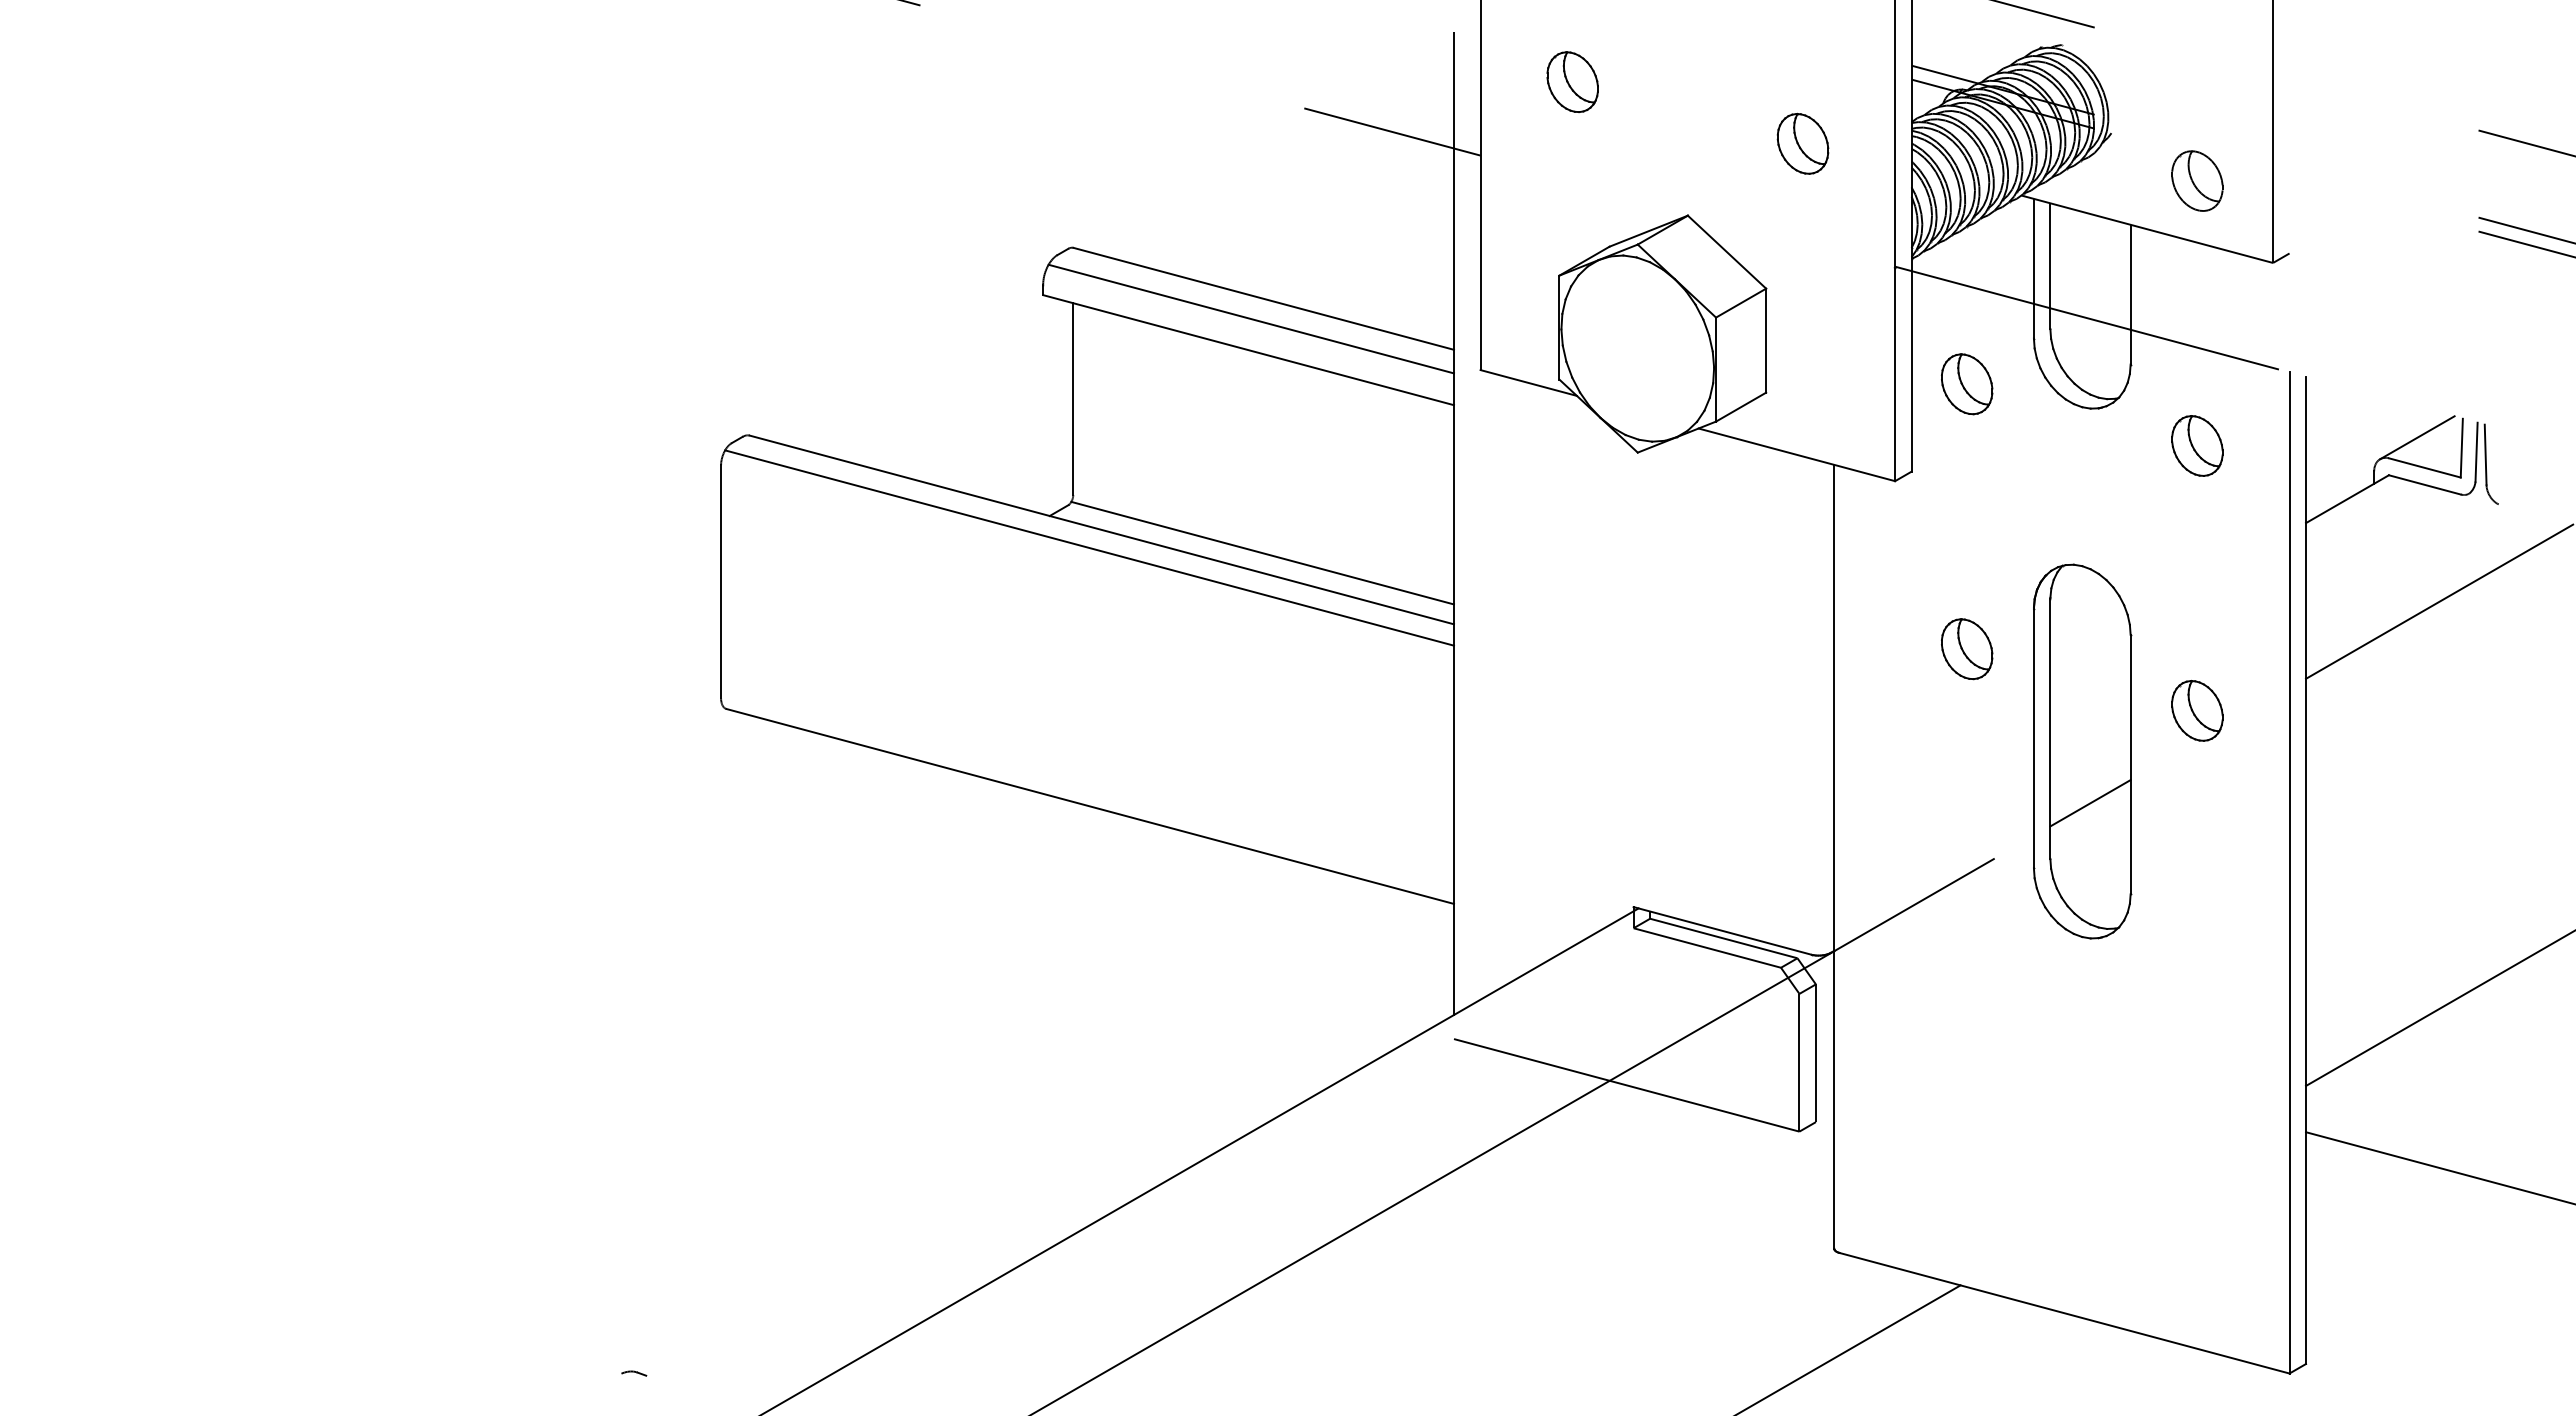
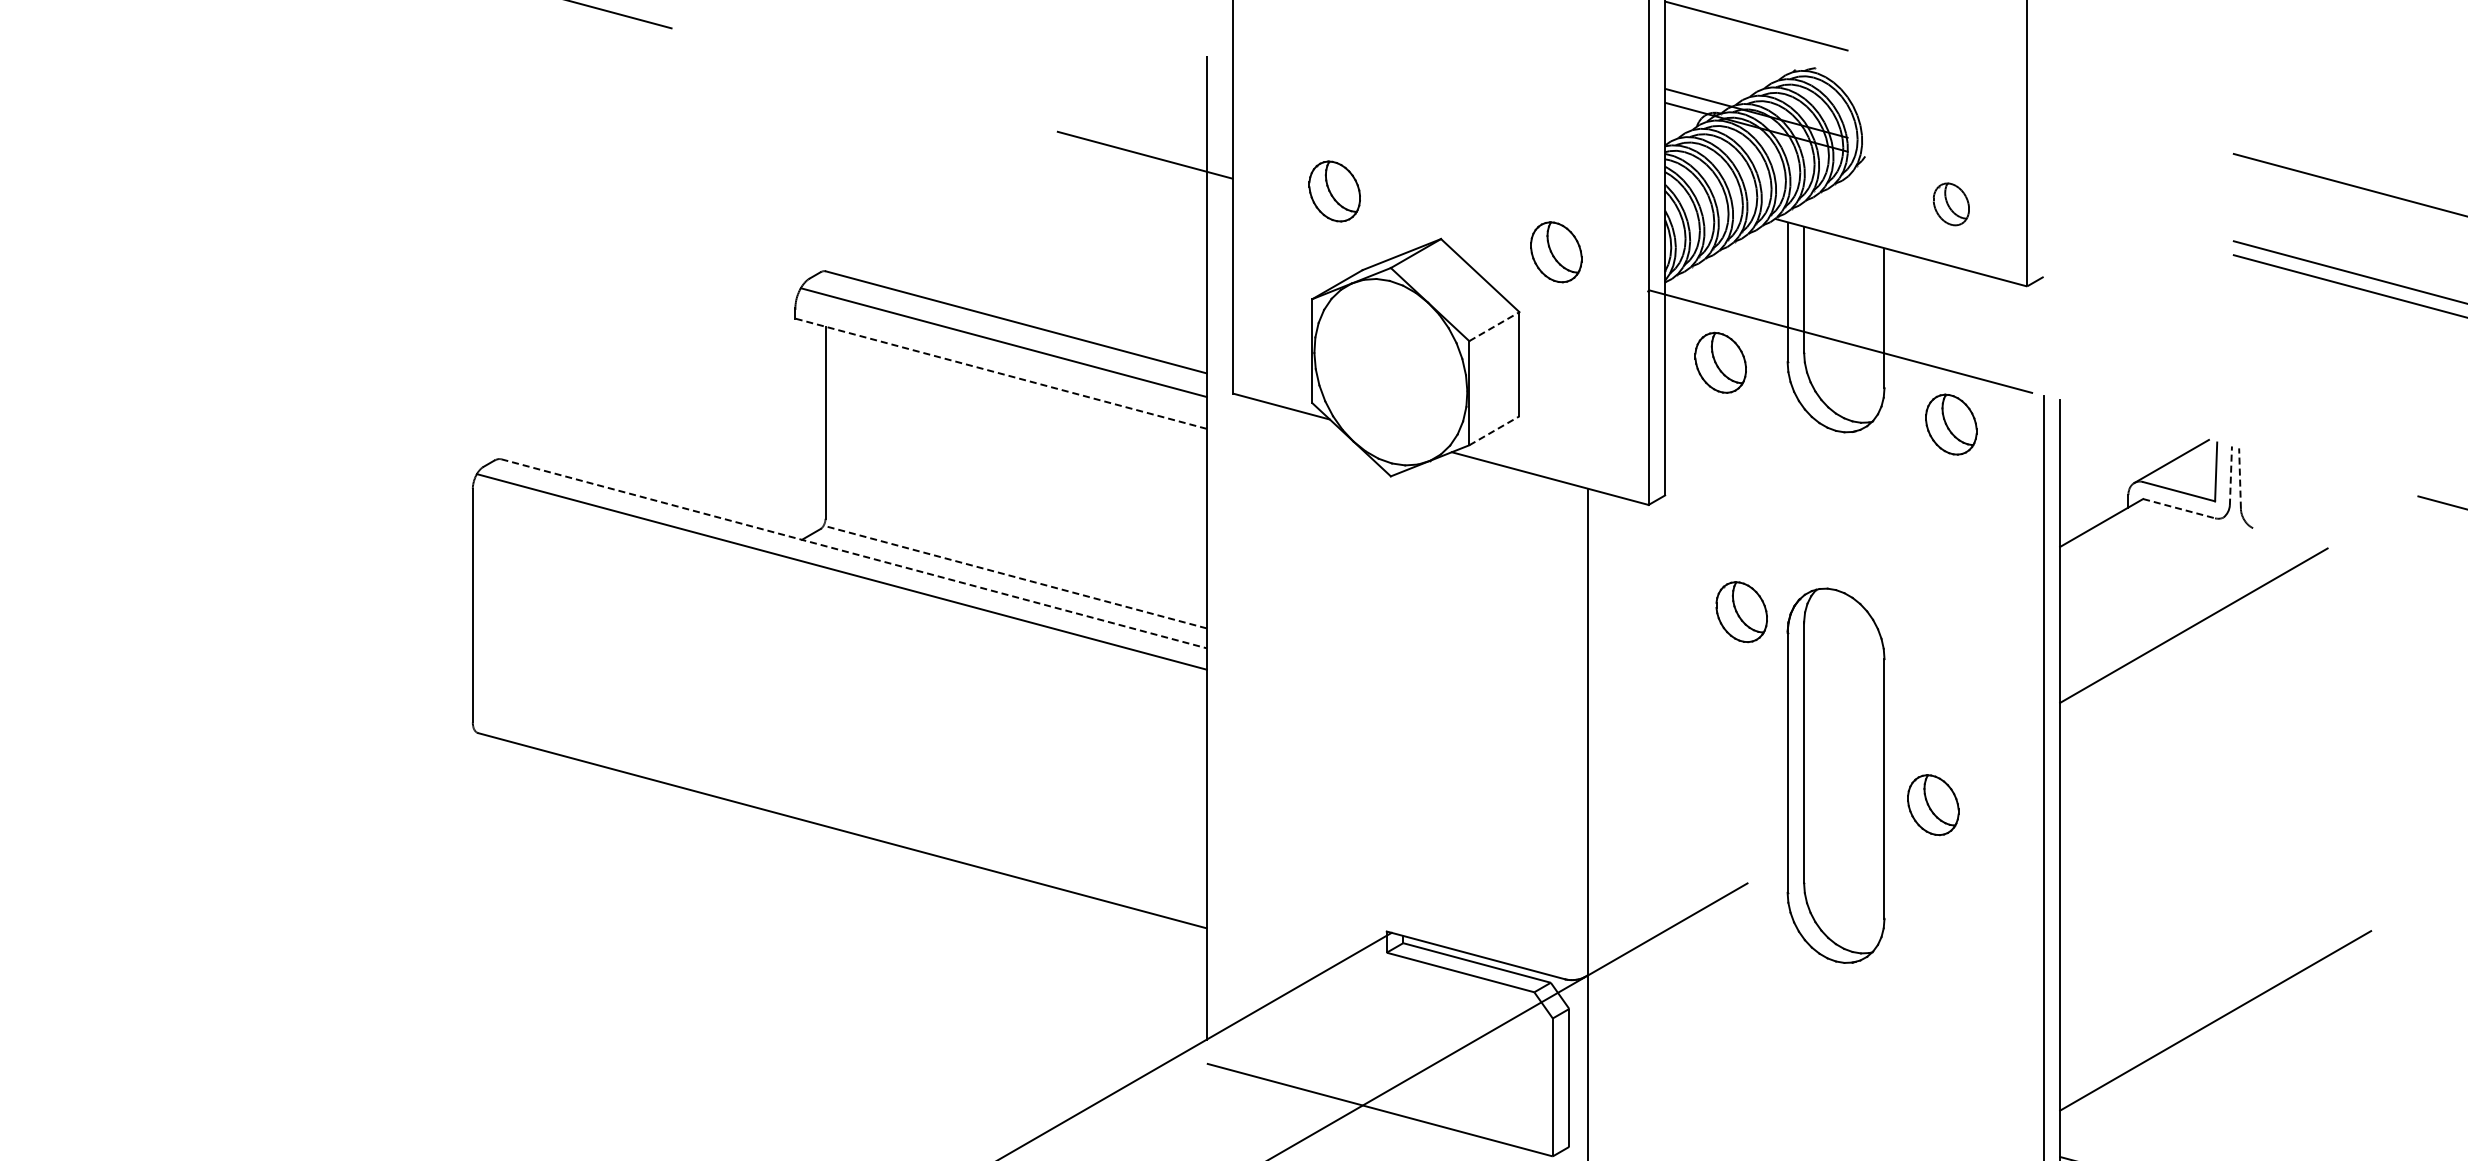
part: (1572, 82) -> (1334, 191), moved
part: (1802, 143) -> (1555, 251), moved
part: (2197, 180) -> (1951, 203), size x0.7
line: (1741, 303) -> (1494, 327), solid -> dashed
line: (1248, 350) -> (1001, 374), solid -> dashed
part: (1967, 384) -> (1721, 363), moved
line: (1741, 407) -> (1494, 431), solid -> dashed
part: (2197, 445) -> (1951, 424), moved
line: (2476, 452) -> (2230, 476), solid -> dashed
line: (2485, 454) -> (2239, 478), solid -> dashed
line: (2425, 485) -> (2179, 509), solid -> dashed
line: (1101, 529) -> (853, 553), solid -> dashed
line: (1262, 553) -> (1015, 577), solid -> dashed
part: (1967, 649) -> (1742, 612), moved
part: (2197, 710) -> (1933, 804), moved
line: (2090, 803) -> (1844, 827), removed

